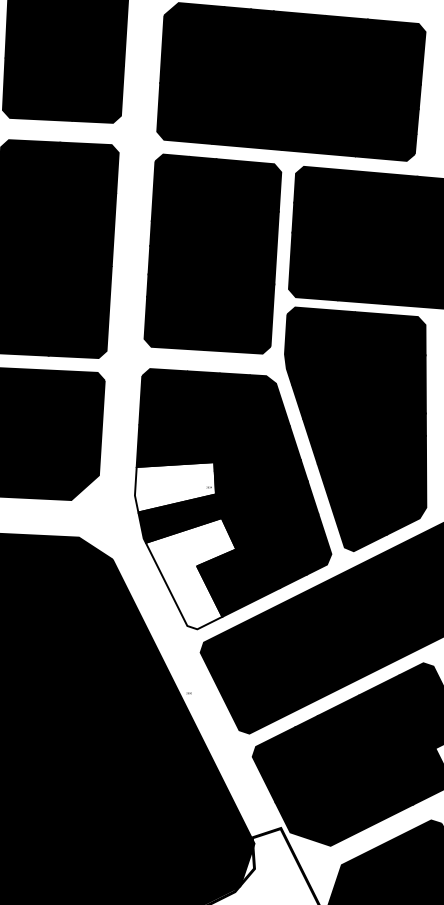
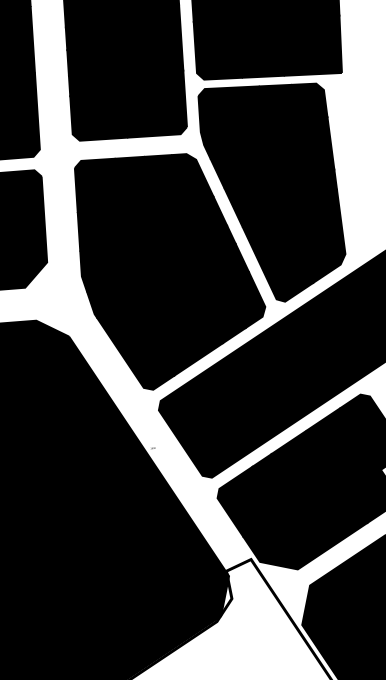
fill: (174, 487) -> (116, 264), added
fill: (190, 573) -> (140, 340), added

